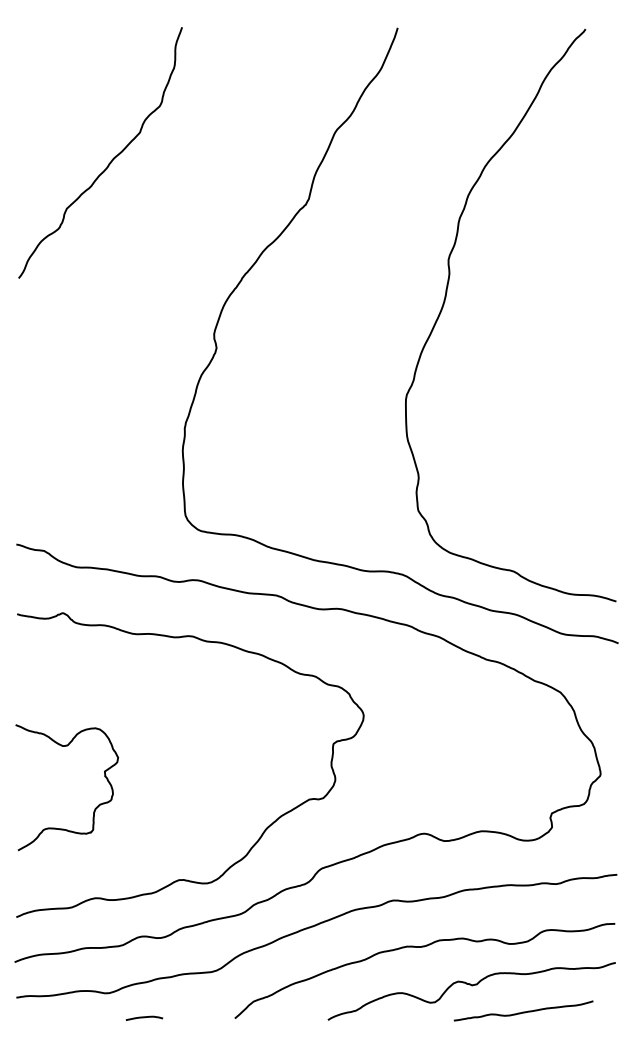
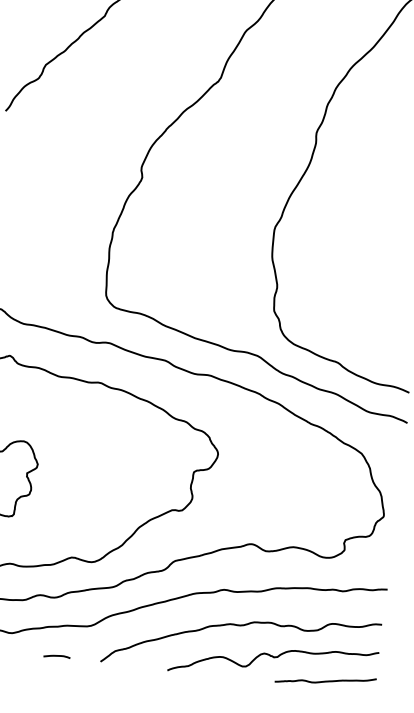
curve: (523, 1011) -> (325, 680), moved
curve: (144, 1017) -> (57, 656), moved

